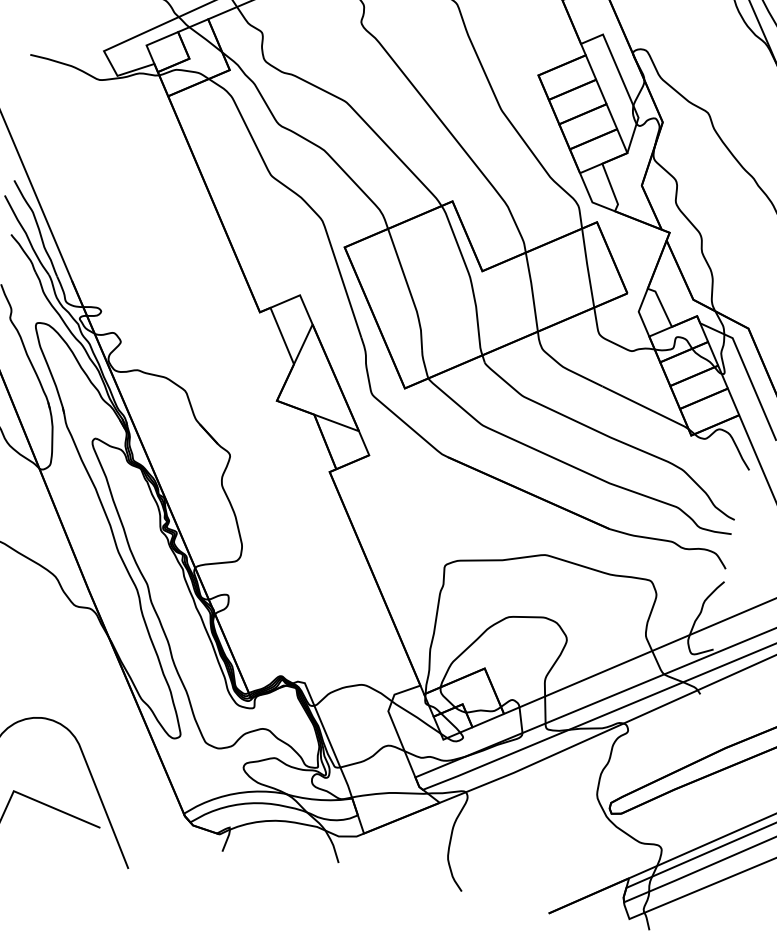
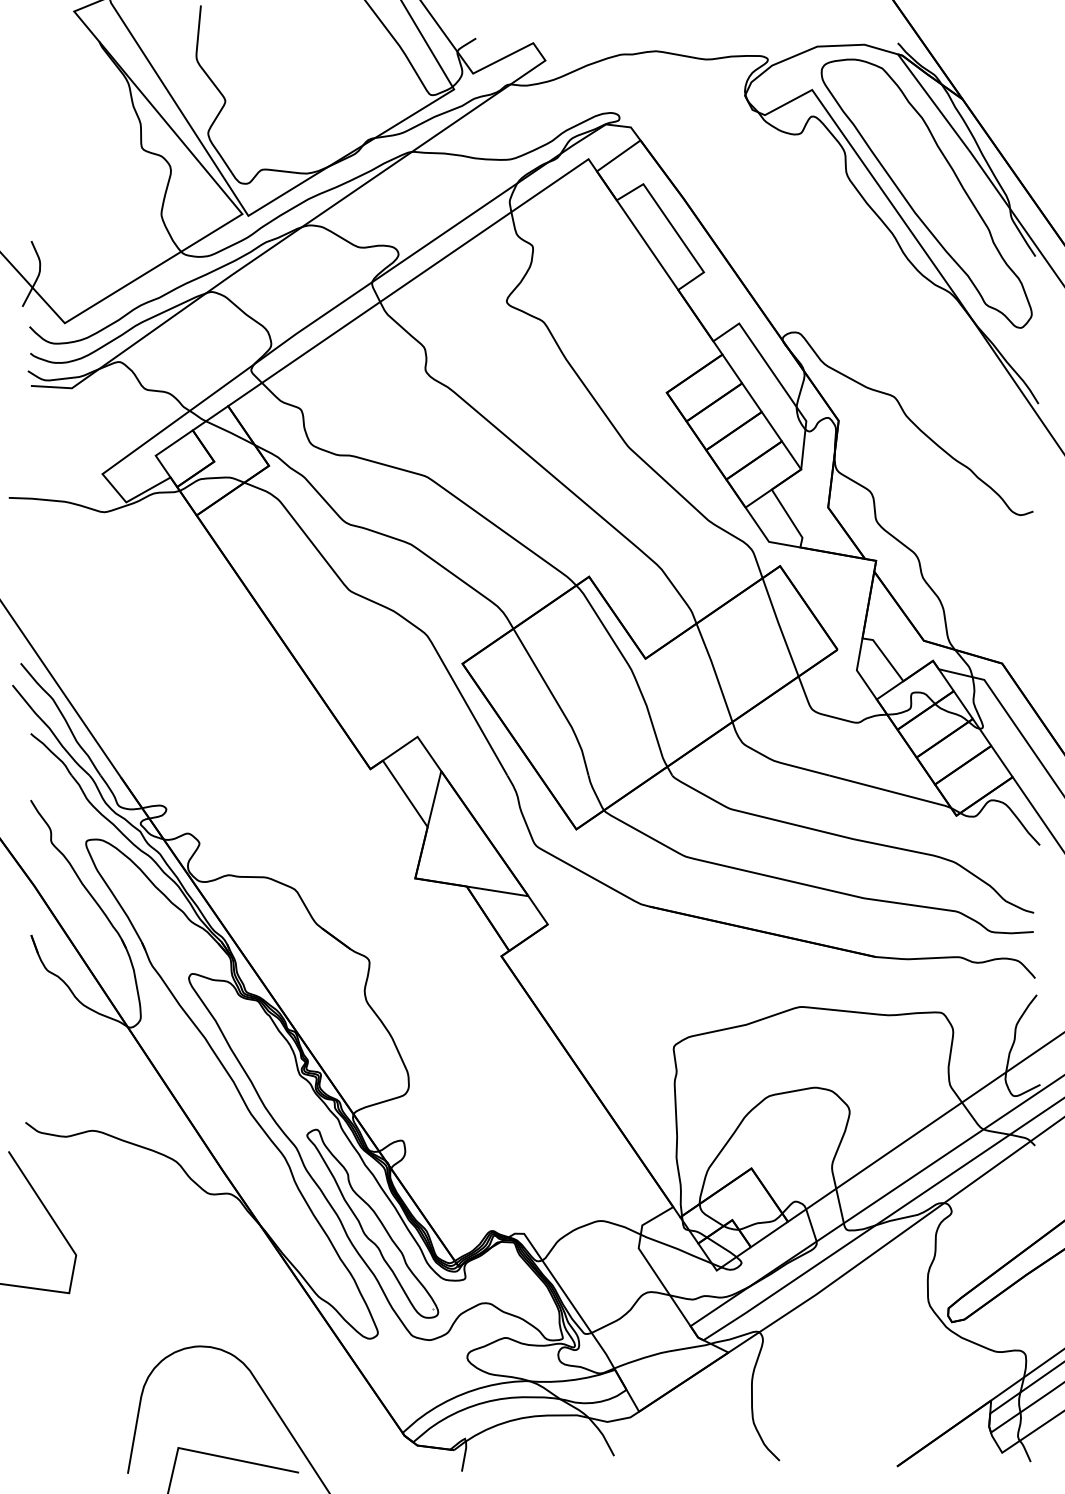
part: (192, 652) -> (372, 1223), added

